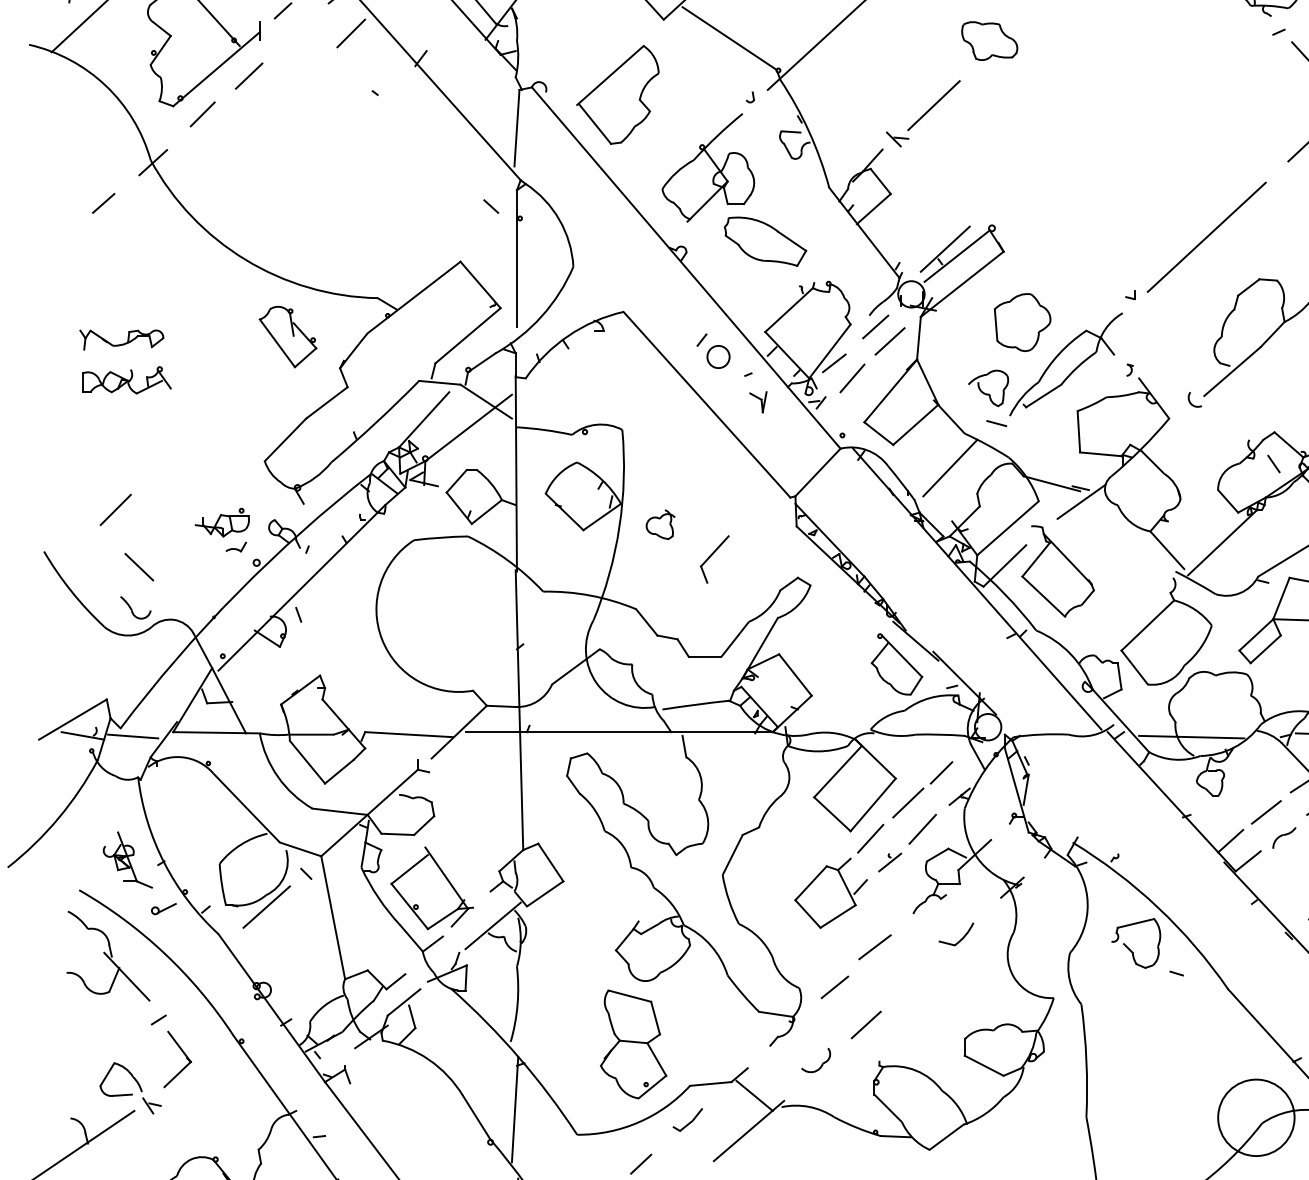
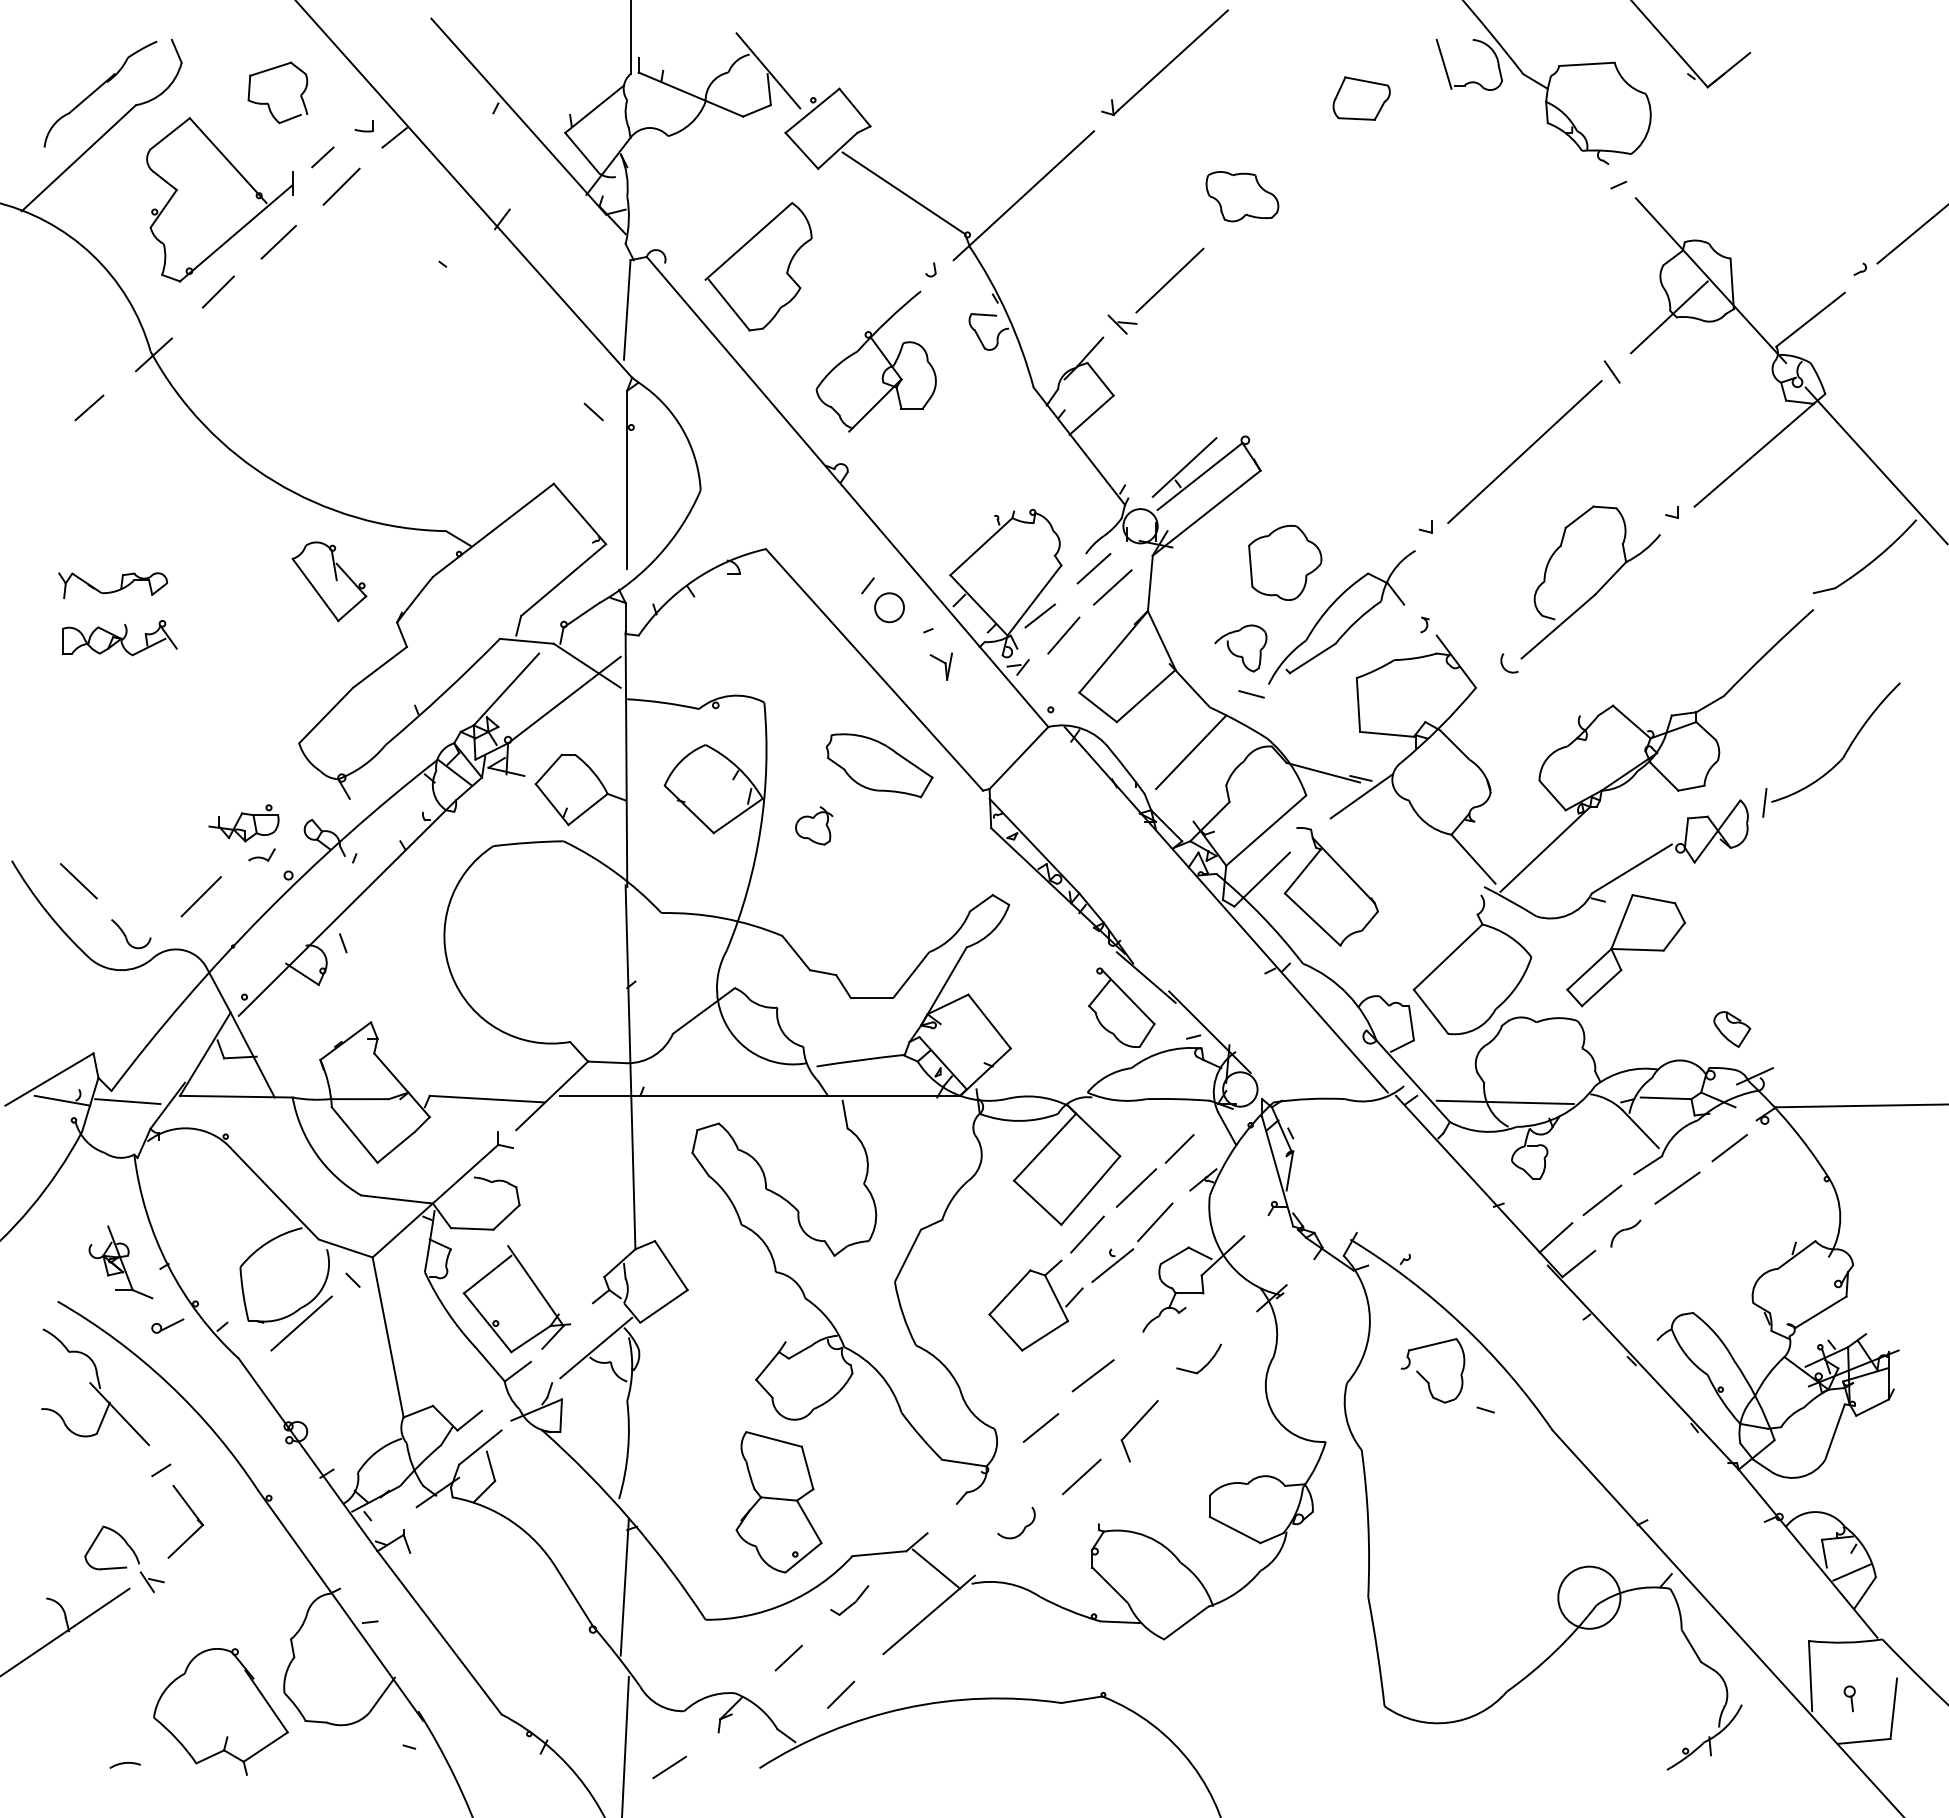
line: (351, 33) -> (341, 186), moved
part: (765, 241) -> (879, 765), moved
line: (1273, 463) -> (1611, 371), moved
line: (115, 509) -> (200, 896), moved
part: (711, 555) -> (1135, 1426), moved
line: (139, 567) -> (78, 881), moved
part: (889, 862) -> (1112, 1265), size x1.43
circle: (1256, 1117) -> (1589, 1597), size x0.62

